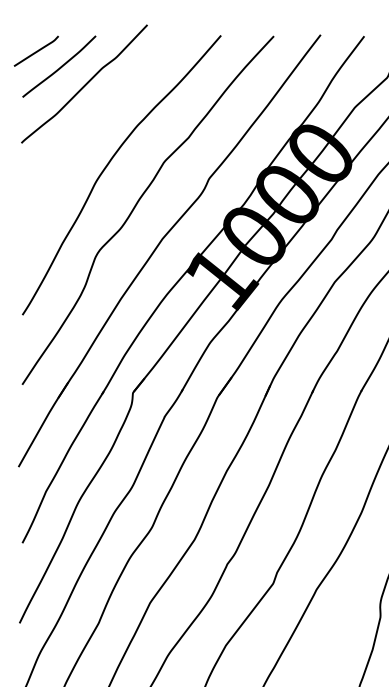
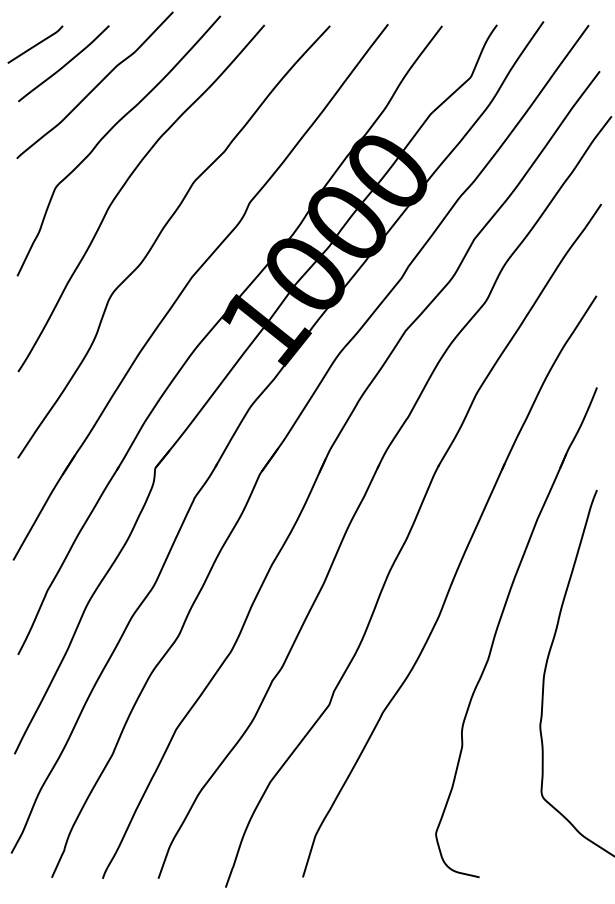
curve: (94, 123) -> (107, 134), added

